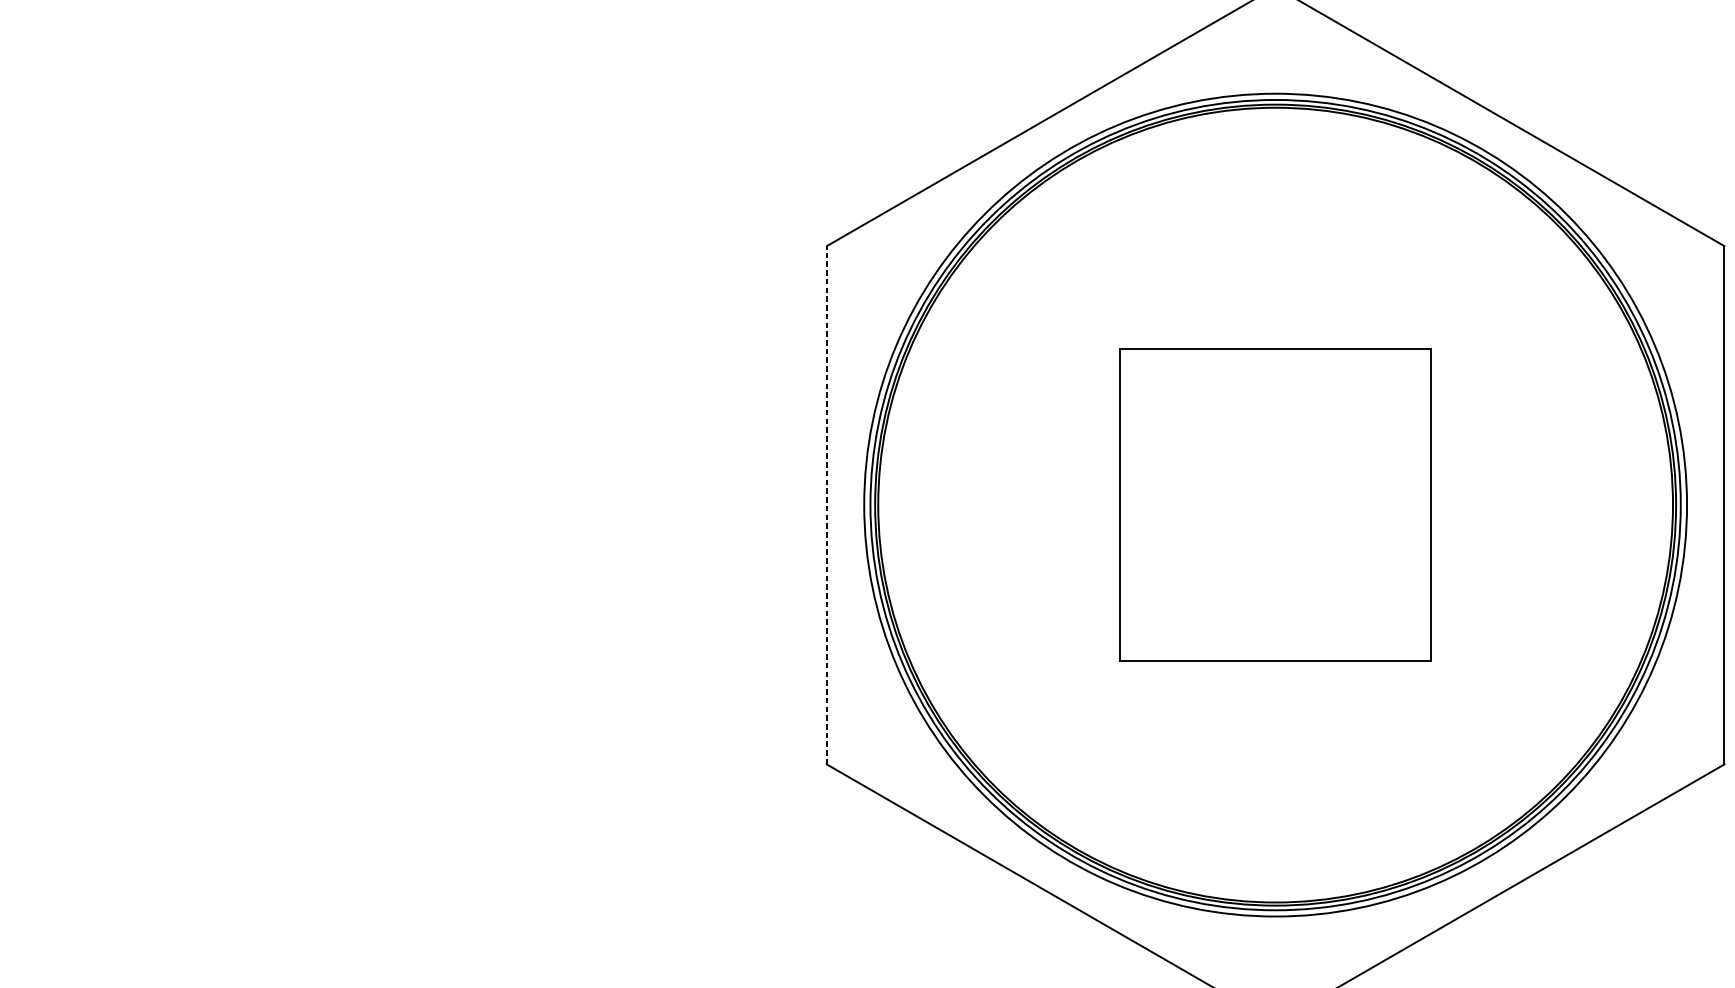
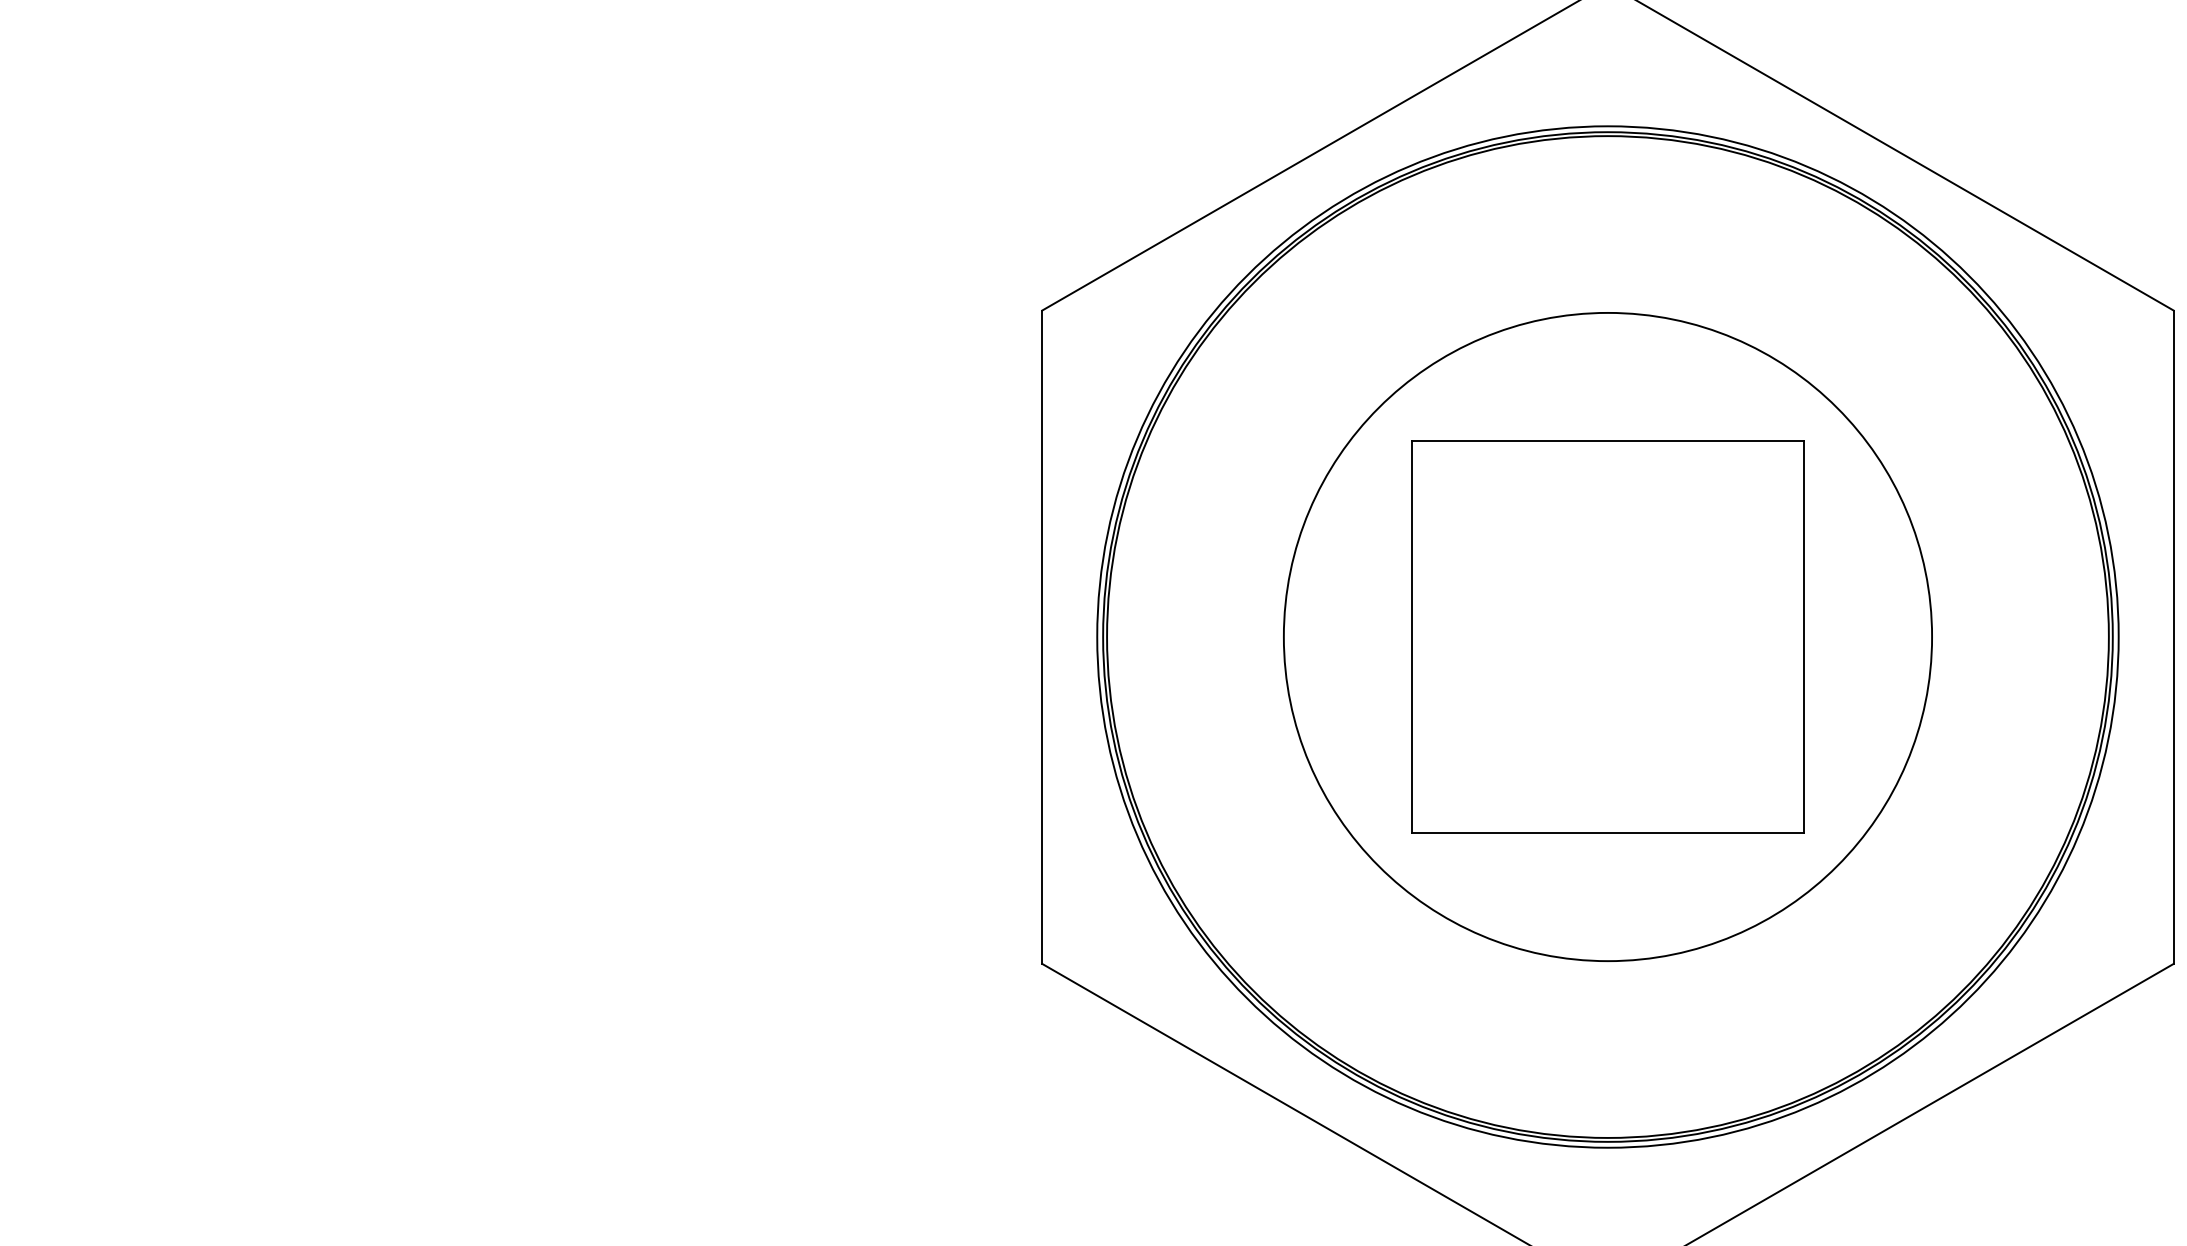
circle: (1275, 504) -> (1607, 636), size x0.62
line: (827, 505) -> (1042, 637), dashed -> solid

